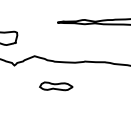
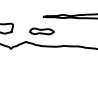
part: (55, 86) -> (41, 31), moved

